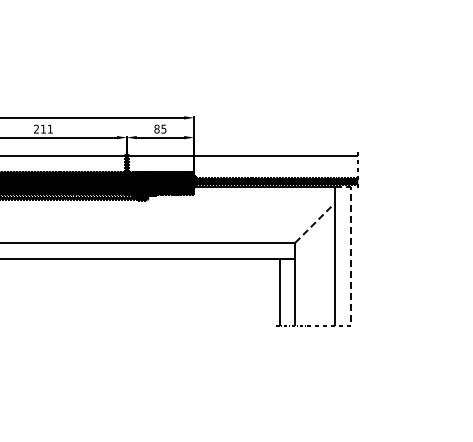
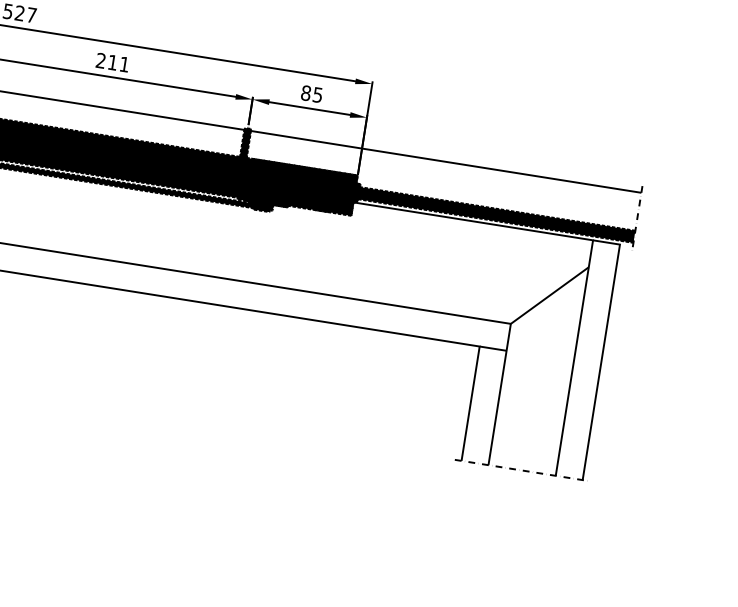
line: (315, 223) -> (550, 296), dashed -> solid
line: (350, 248) -> (603, 348), dashed -> solid

